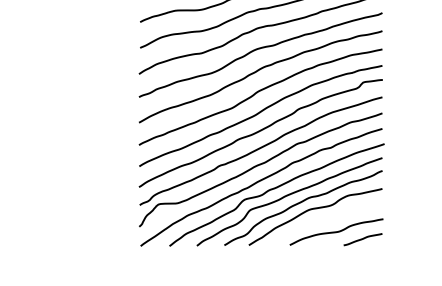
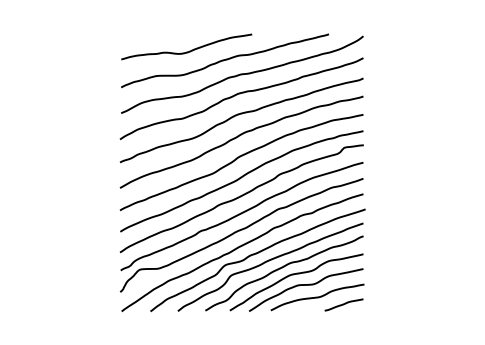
curve: (324, 220) -> (305, 285), added

